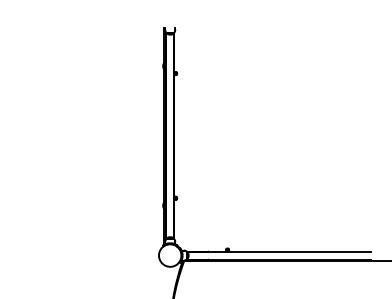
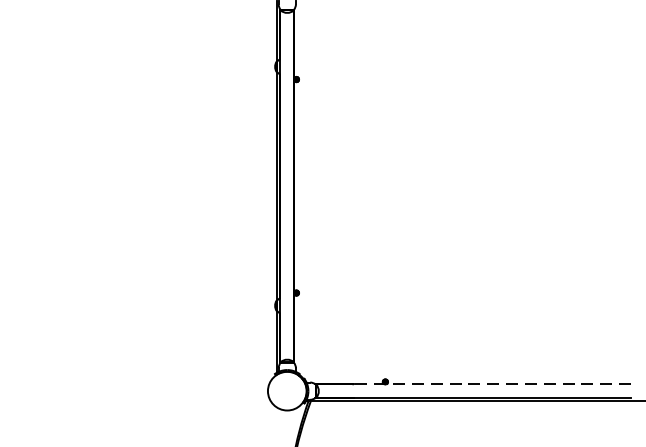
line: (290, 251) -> (493, 384), solid -> dashed

